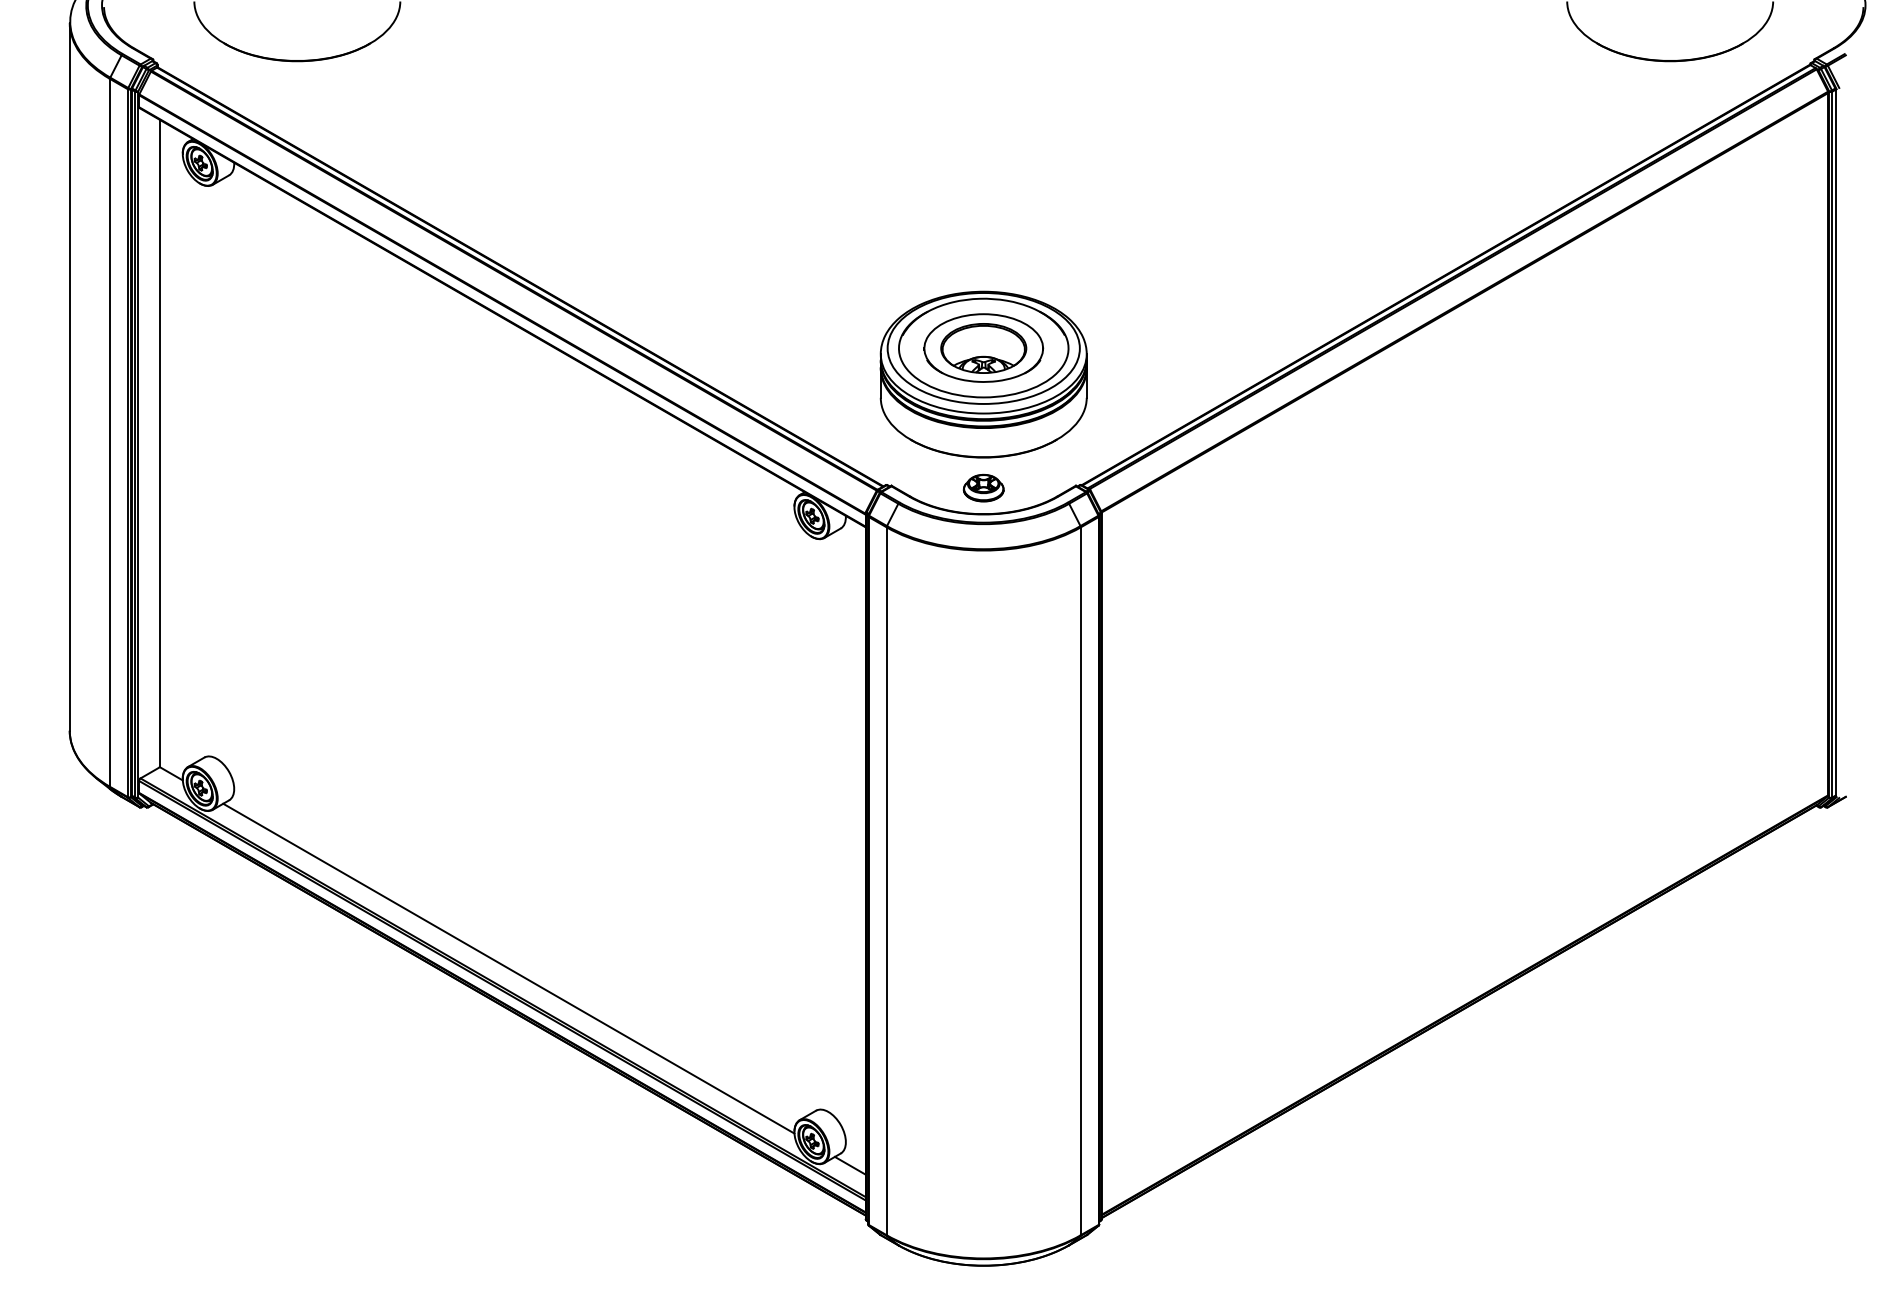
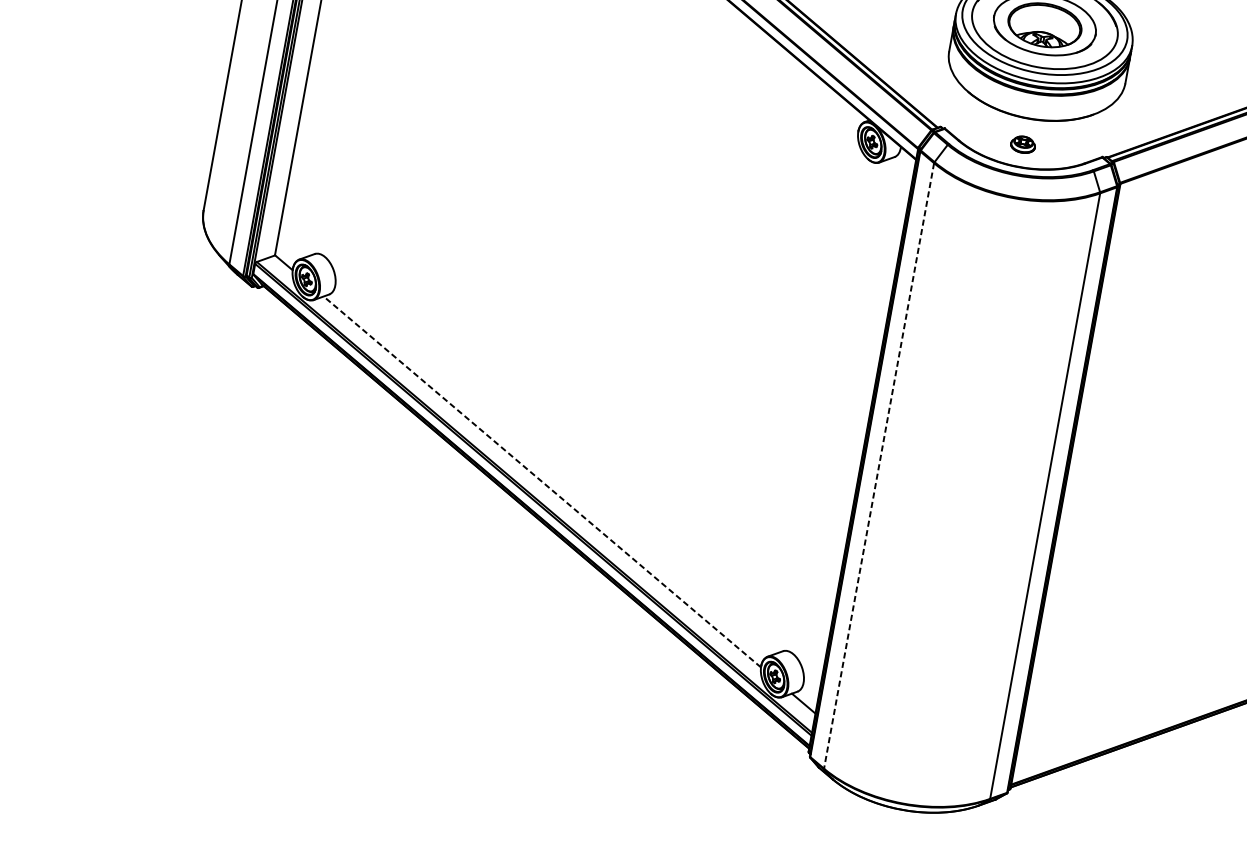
part: (983, 487) -> (1023, 144), size x0.7
line: (886, 881) -> (878, 466), solid -> dashed
line: (508, 968) -> (542, 481), solid -> dashed

